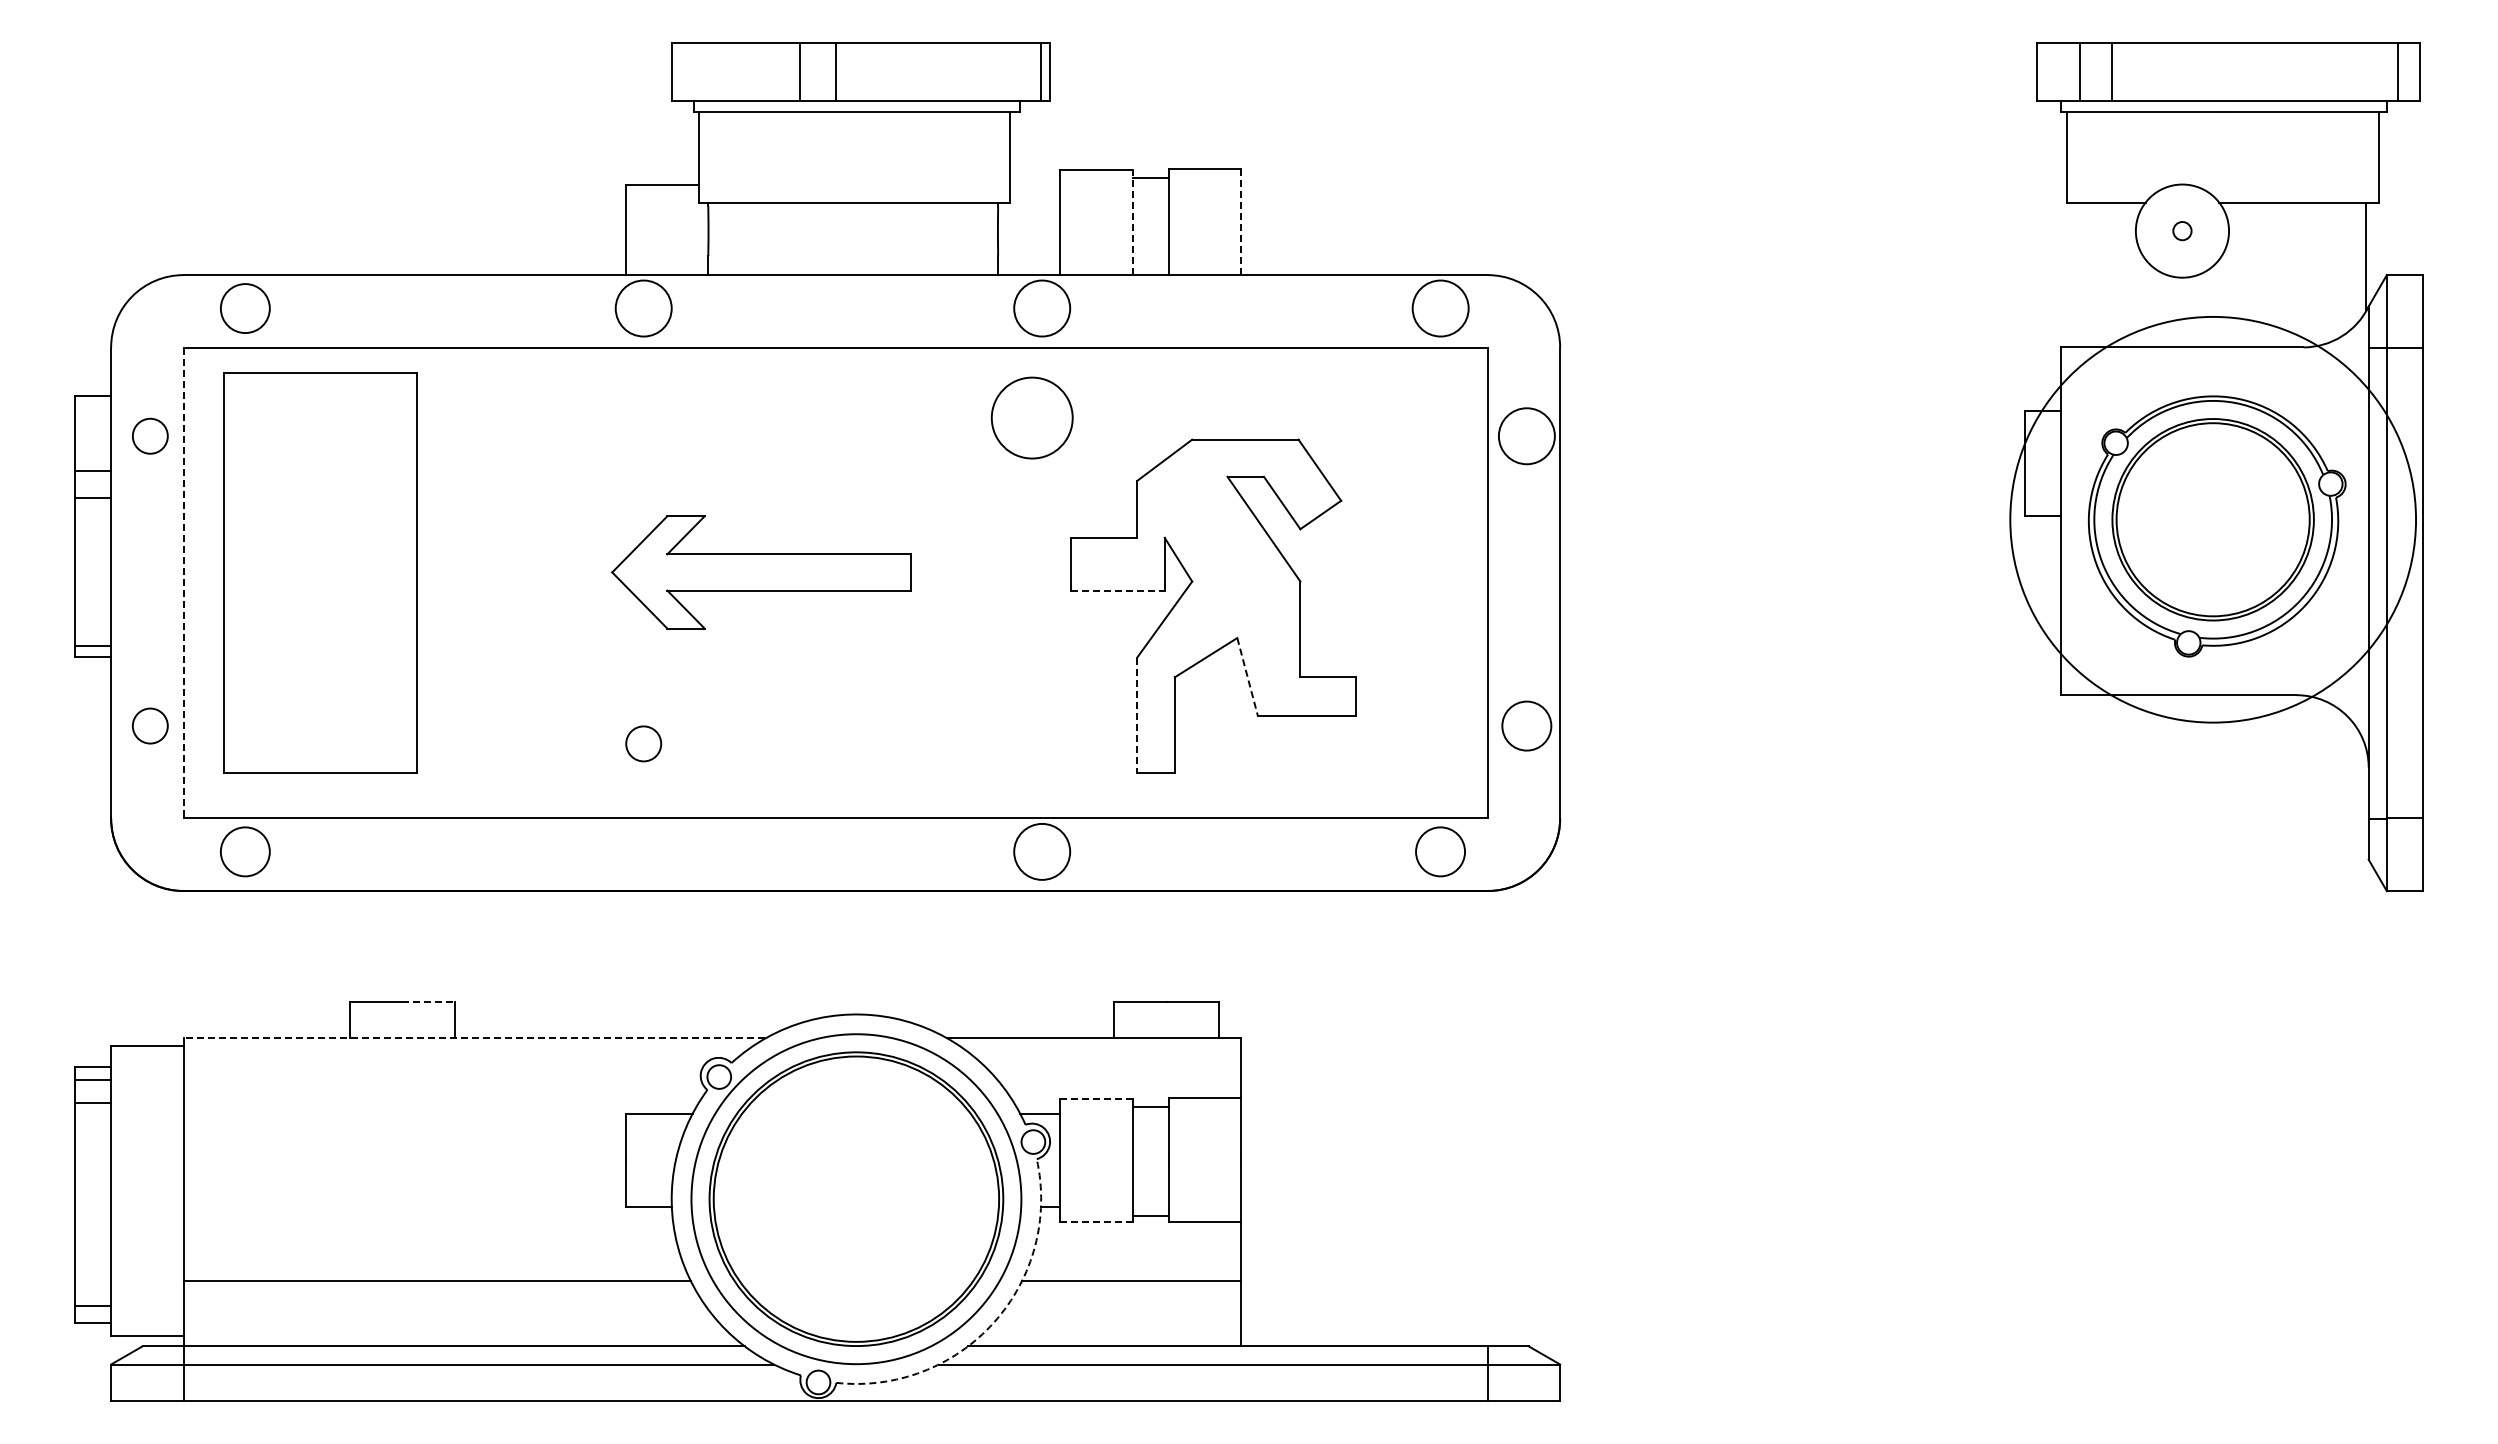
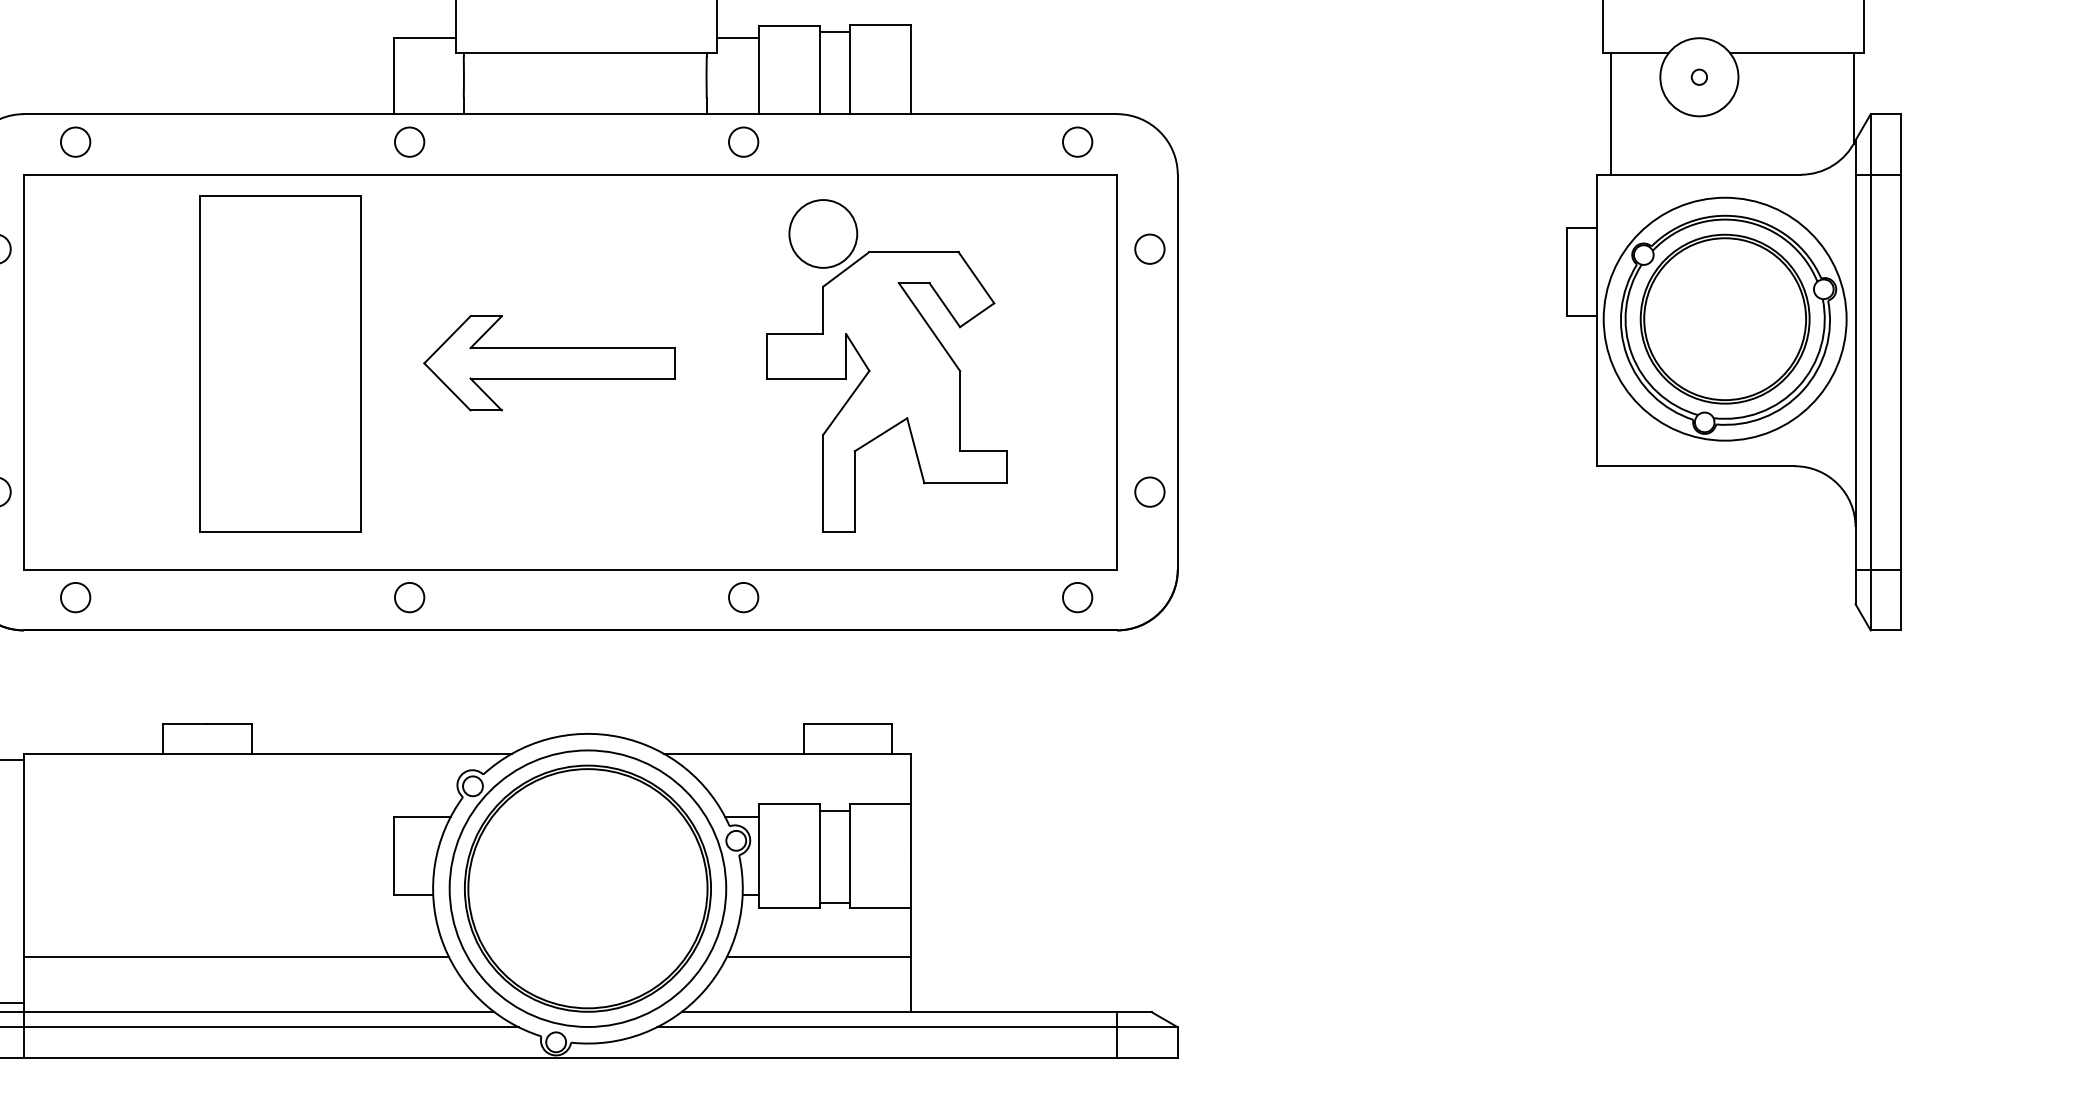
line: (1035, 184) -> (738, 38), added
line: (1132, 222) -> (819, 70), dashed -> solid
line: (1241, 222) -> (910, 70), dashed -> solid
line: (2076, 274) -> (1610, 113), added
circle: (244, 308) -> (75, 142), size x0.71
circle: (643, 308) -> (409, 142), size x0.62
circle: (1041, 308) -> (743, 142), size x0.62
circle: (1440, 308) -> (1077, 142), size x0.62
circle: (1031, 417) -> (822, 233), moved
circle: (1526, 435) -> (1149, 248), size x0.62
circle: (2213, 519) -> (1725, 318), size x0.71
part: (320, 572) -> (280, 363), moved
part: (761, 572) -> (549, 363), moved
line: (183, 583) -> (23, 372), dashed -> solid
line: (1118, 590) -> (807, 378), dashed -> solid
line: (1247, 677) -> (915, 451), dashed -> solid
line: (1137, 715) -> (823, 483), dashed -> solid
circle: (1526, 725) -> (1149, 491), size x0.71
circle: (643, 743) -> (409, 597), moved
circle: (244, 851) -> (75, 597), size x0.71
circle: (1041, 851) -> (743, 597), size x0.62
circle: (1440, 851) -> (1077, 597), size x0.71
line: (429, 1002) -> (230, 723), dashed -> solid
line: (474, 1038) -> (267, 754), dashed -> solid
line: (1095, 1098) -> (788, 804), dashed -> solid
line: (1096, 1222) -> (789, 908), dashed -> solid
arc: (994, 1322) -> (703, 992), dashed -> solid

